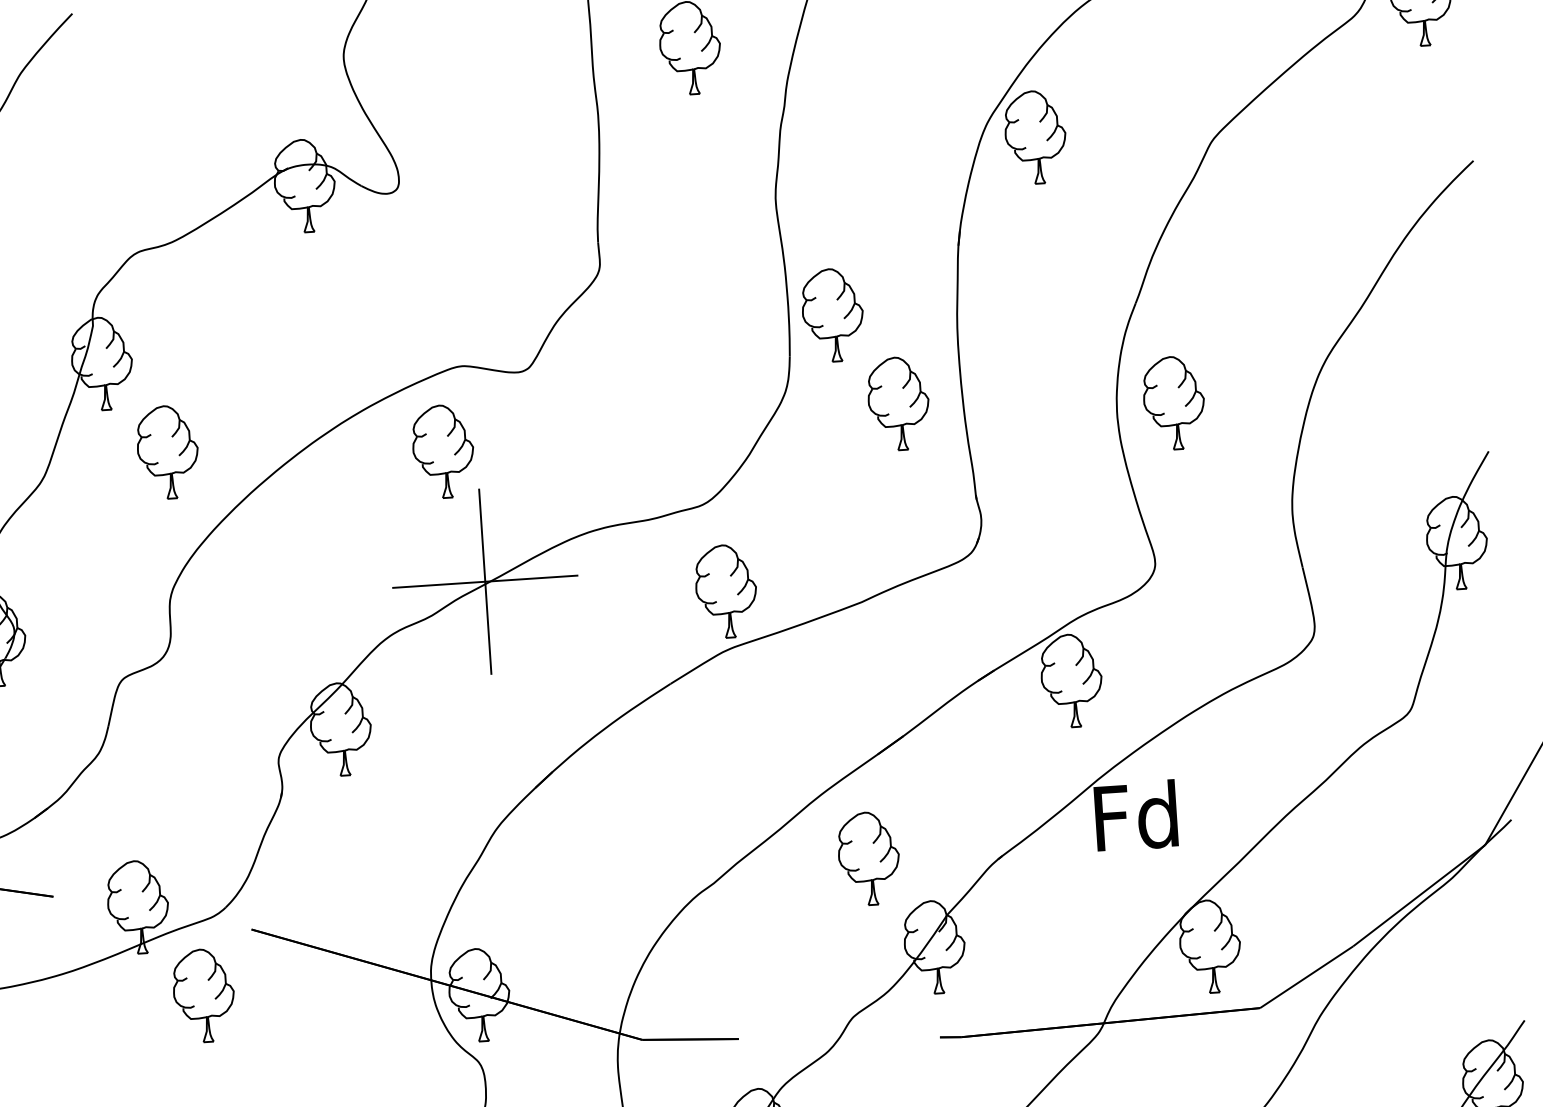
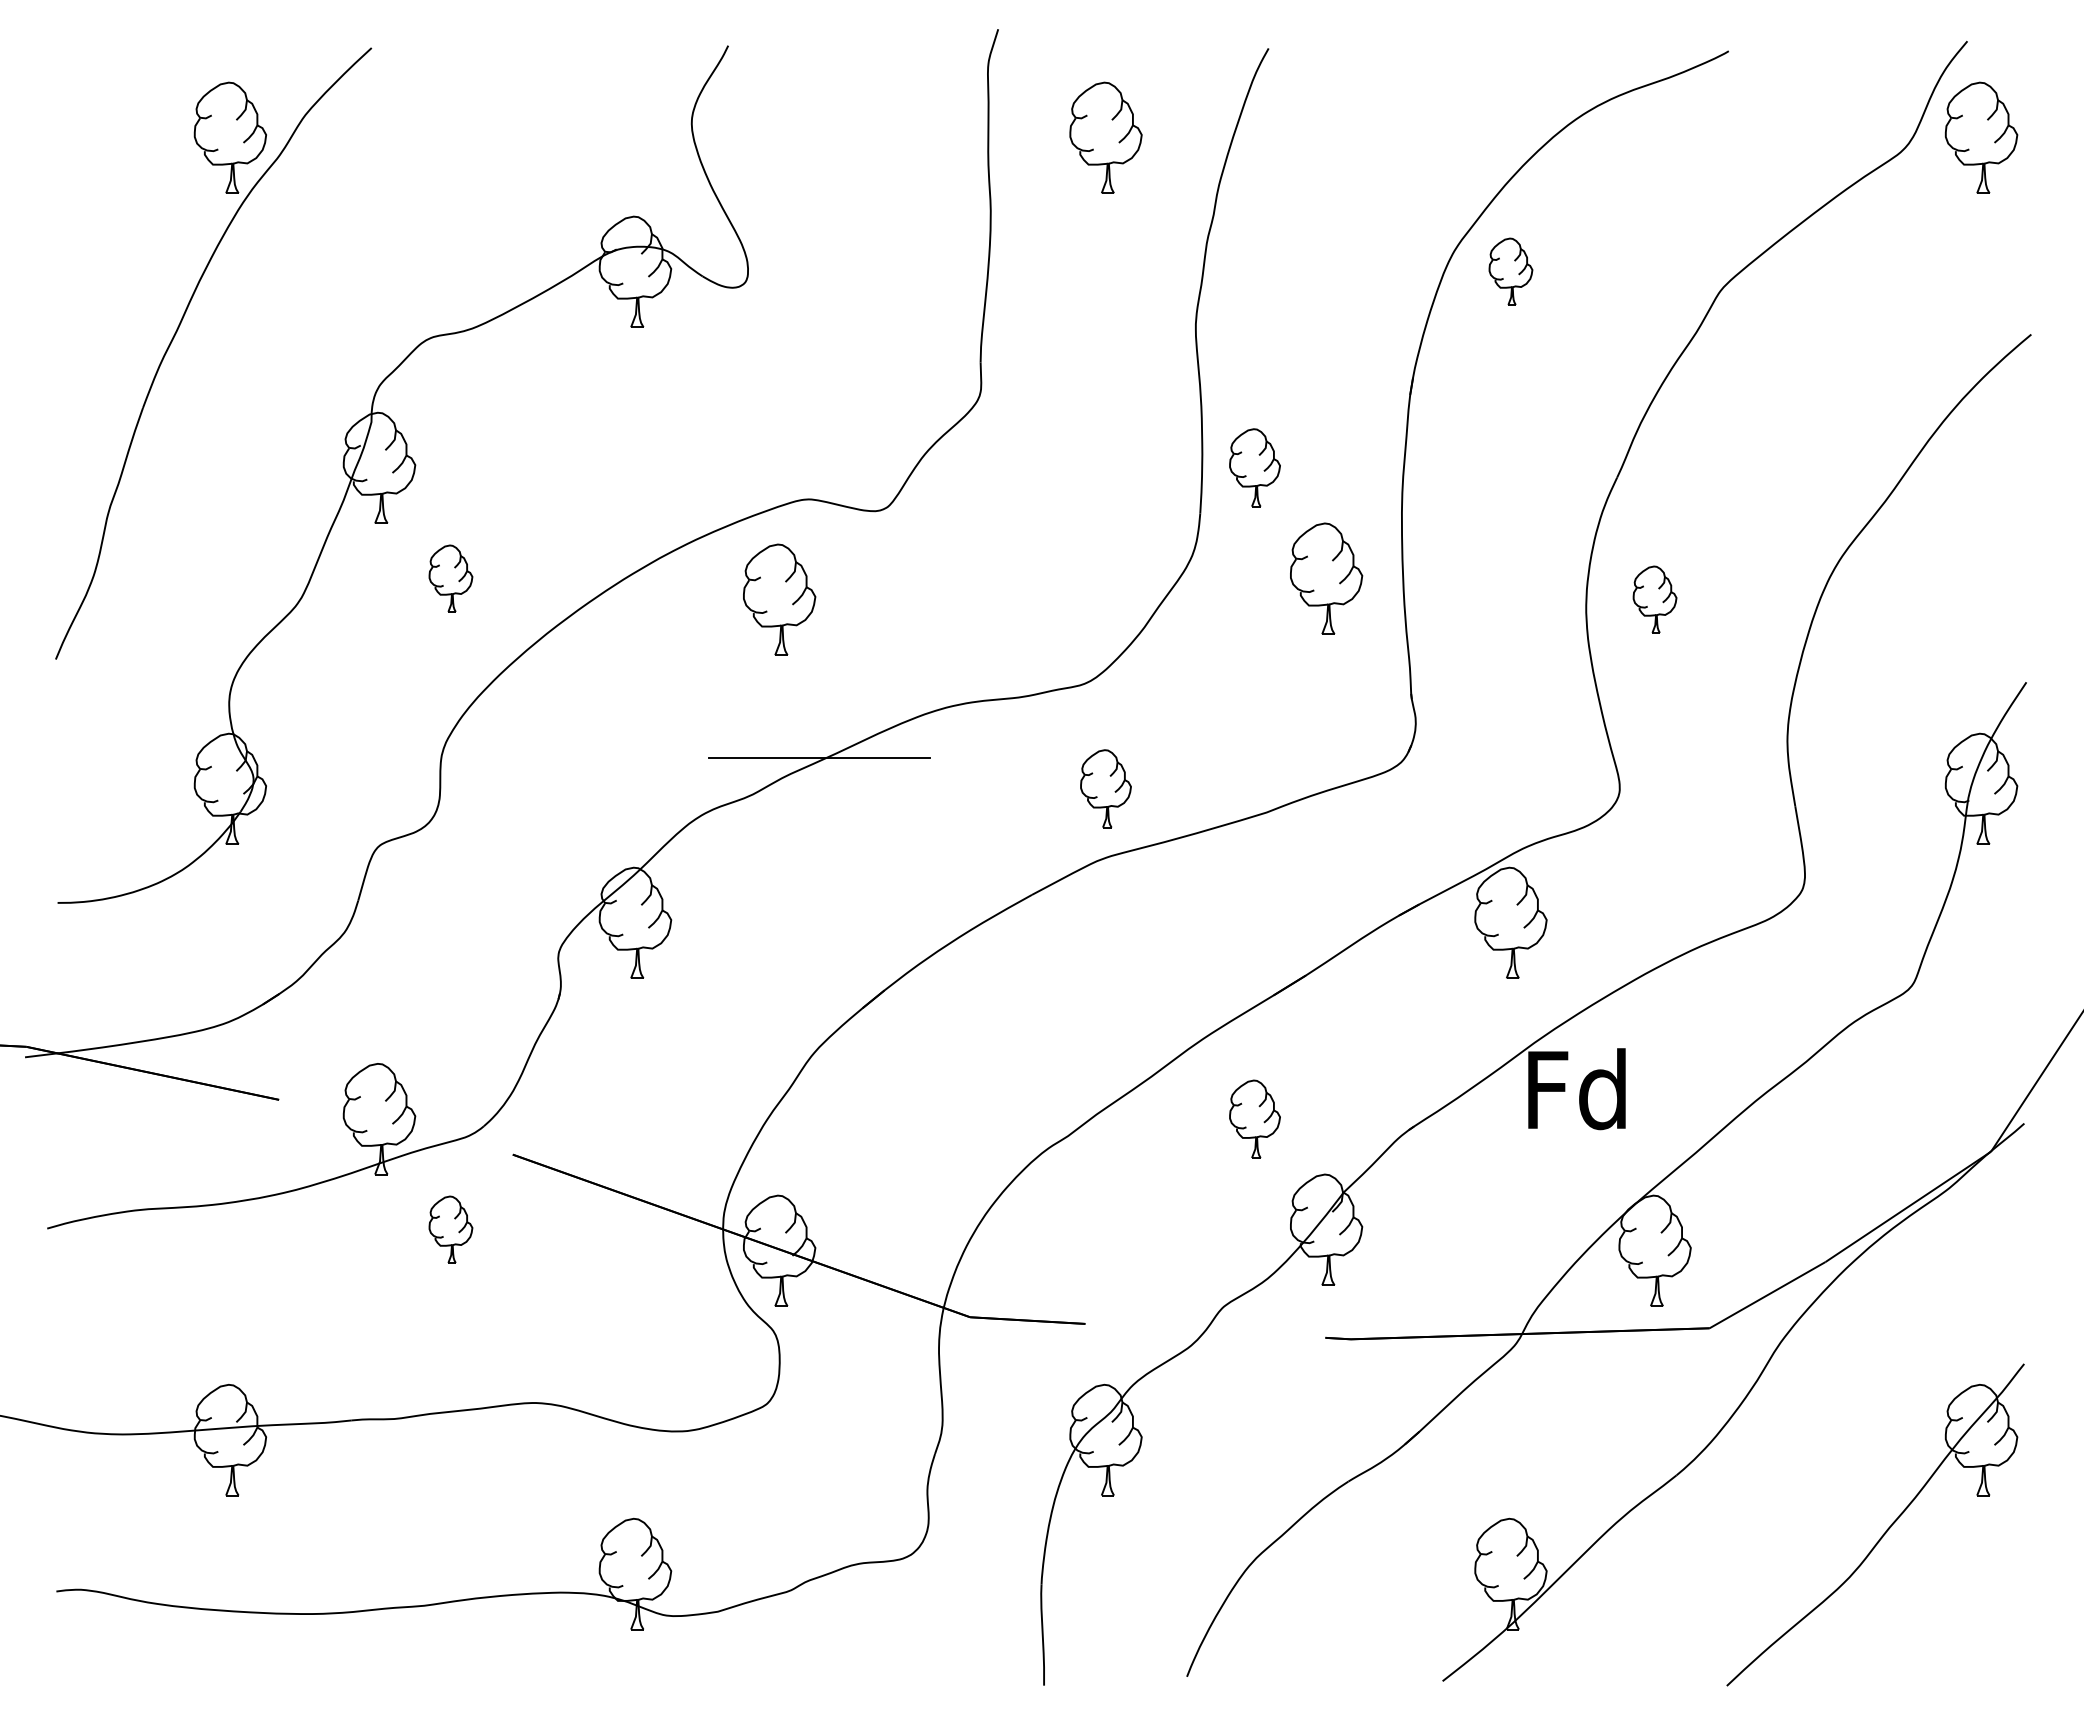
part: (1035, 137) -> (1510, 271), size x0.6
part: (832, 314) -> (1254, 467), size x0.7
part: (1173, 402) -> (1654, 599), size x0.6
part: (167, 452) -> (450, 578), size x0.6
line: (485, 581) -> (819, 757), removed
part: (725, 591) -> (1105, 788), size x0.7
part: (868, 859) -> (1254, 1119), size x0.7
part: (203, 995) -> (450, 1229), size x0.6

